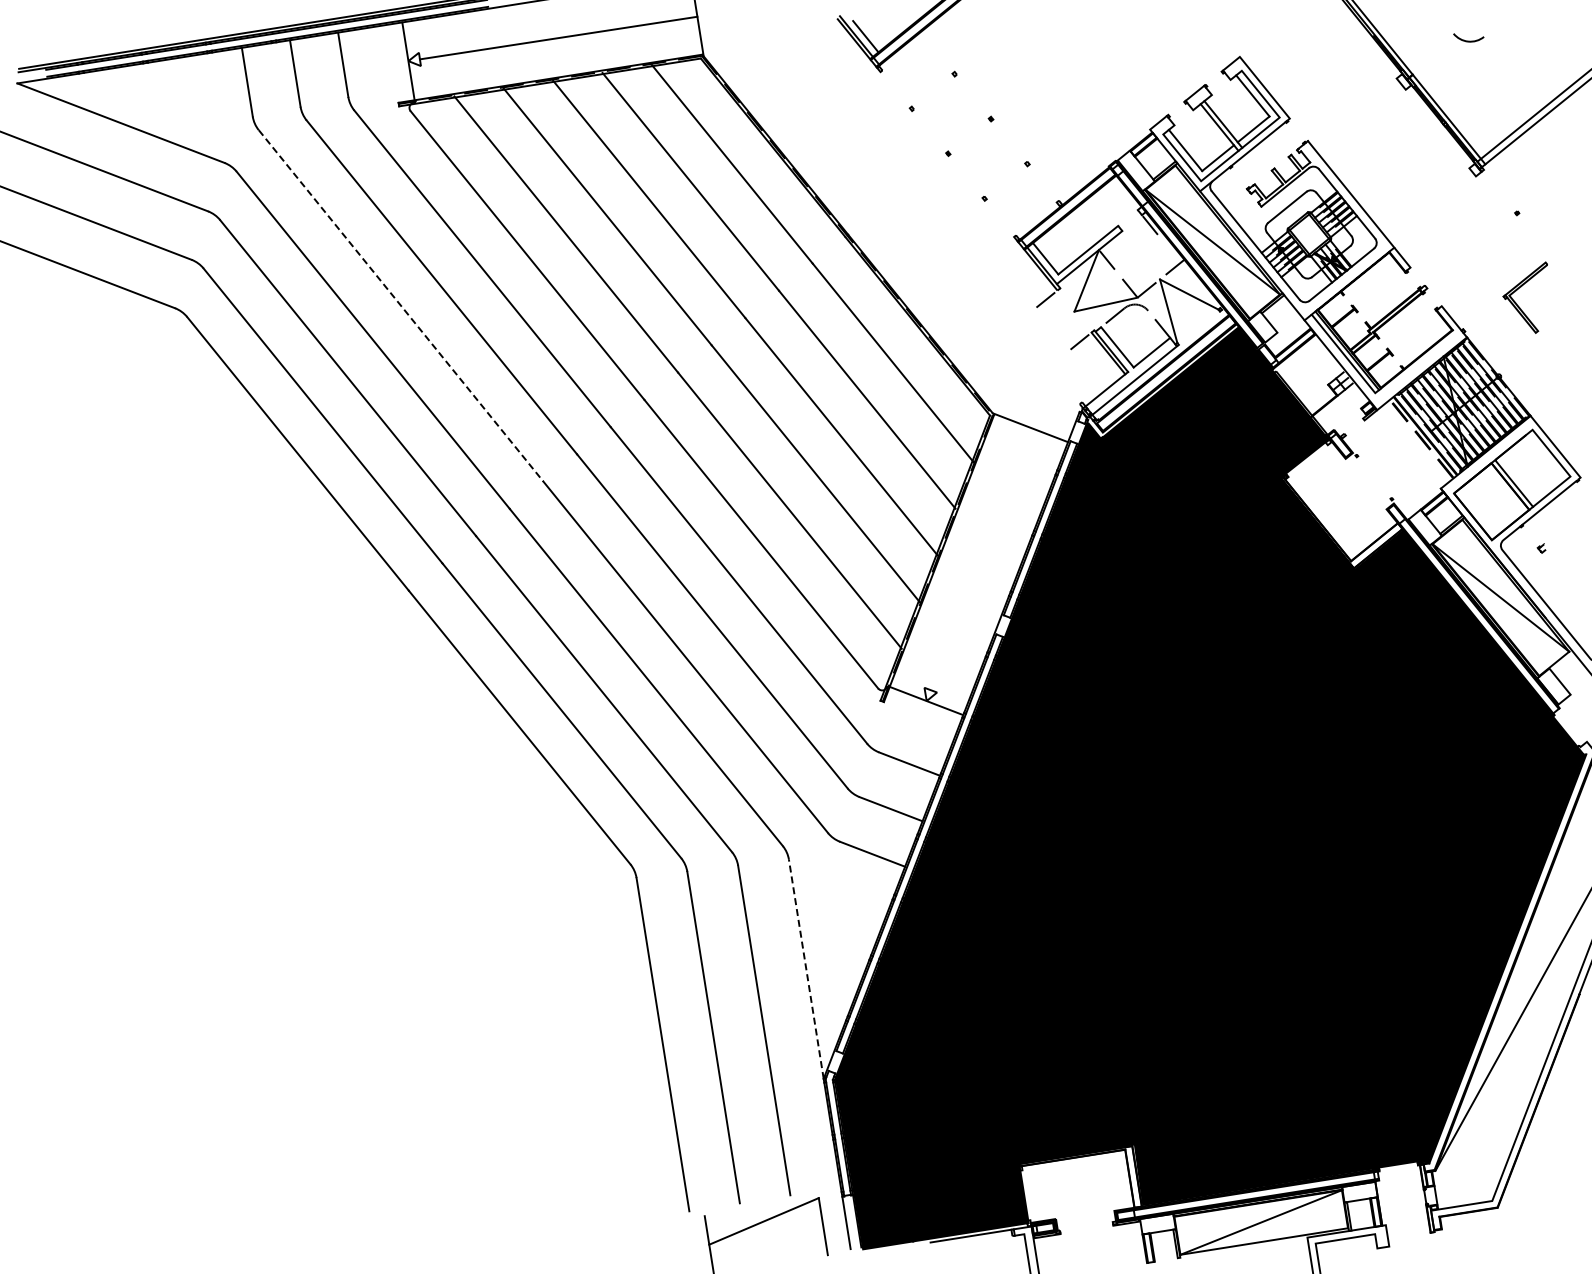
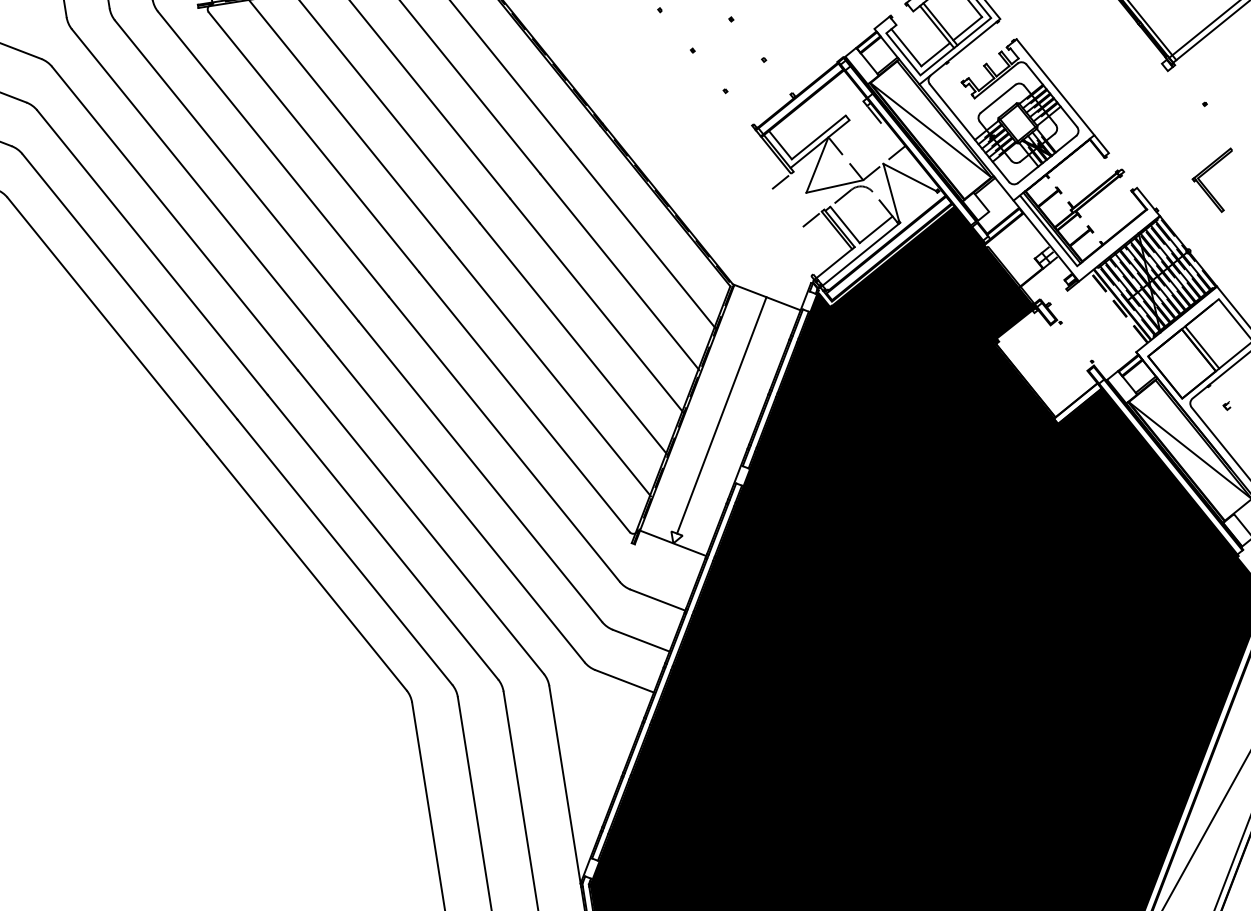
line: (401, 306) -> (200, 188), dashed -> solid
line: (980, 558) -> (721, 415), added
line: (806, 969) -> (565, 785), dashed -> solid

